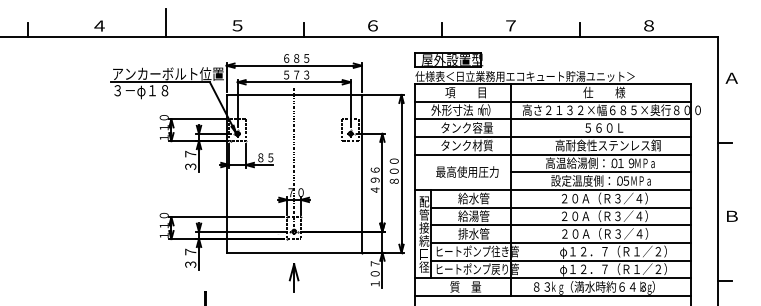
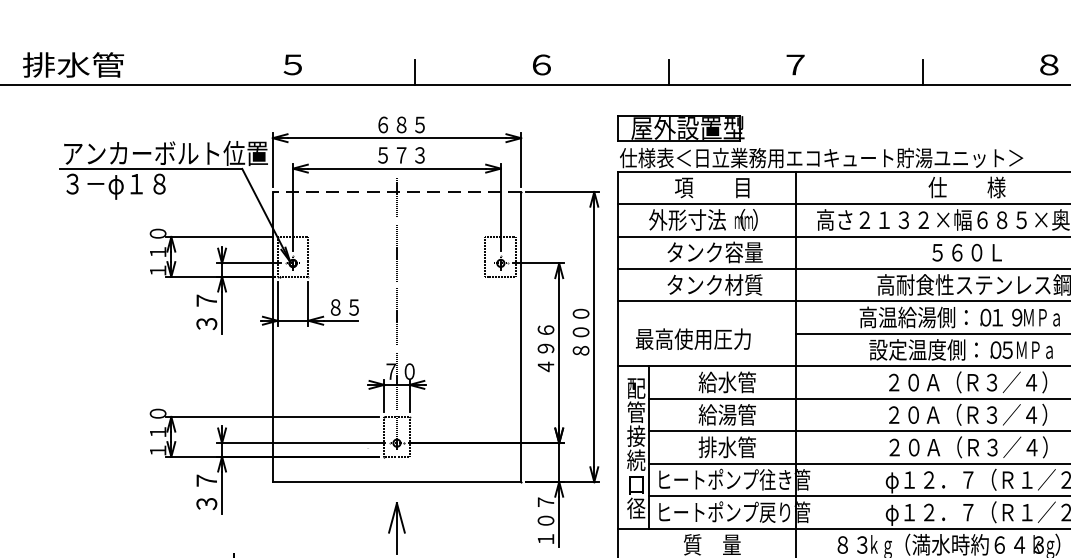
line: (166, 22) -> (162, 58), removed
text: (117, 25) -> (72, 64), ４ -> 排水管
line: (294, 94) -> (397, 191), solid -> dashed
text: (467, 171) -> (693, 338), moved

